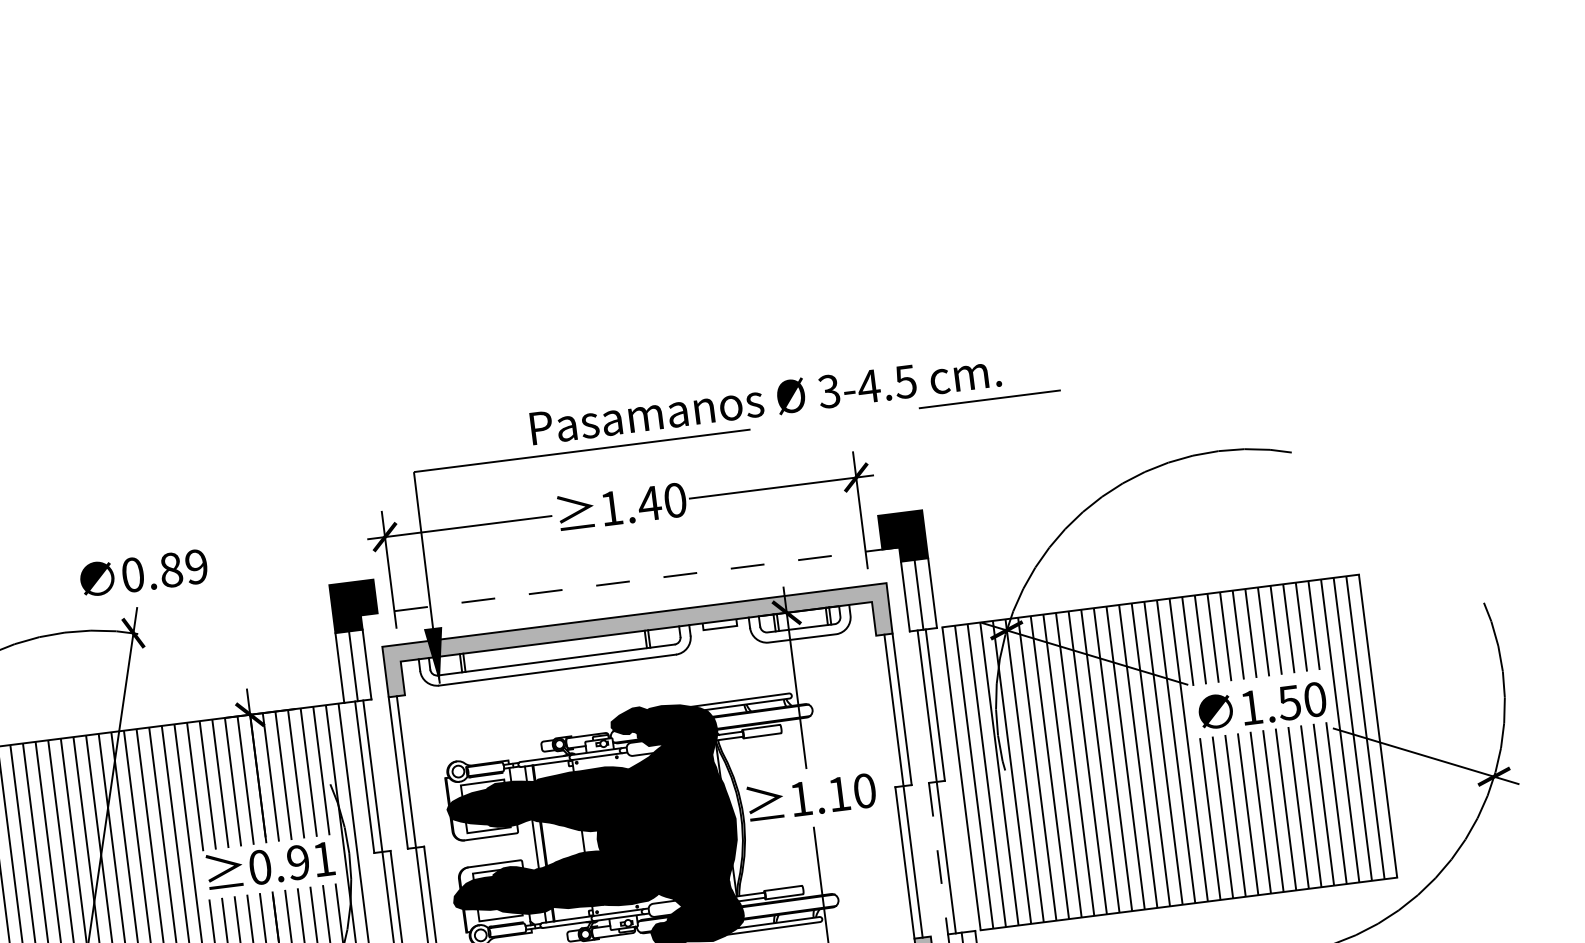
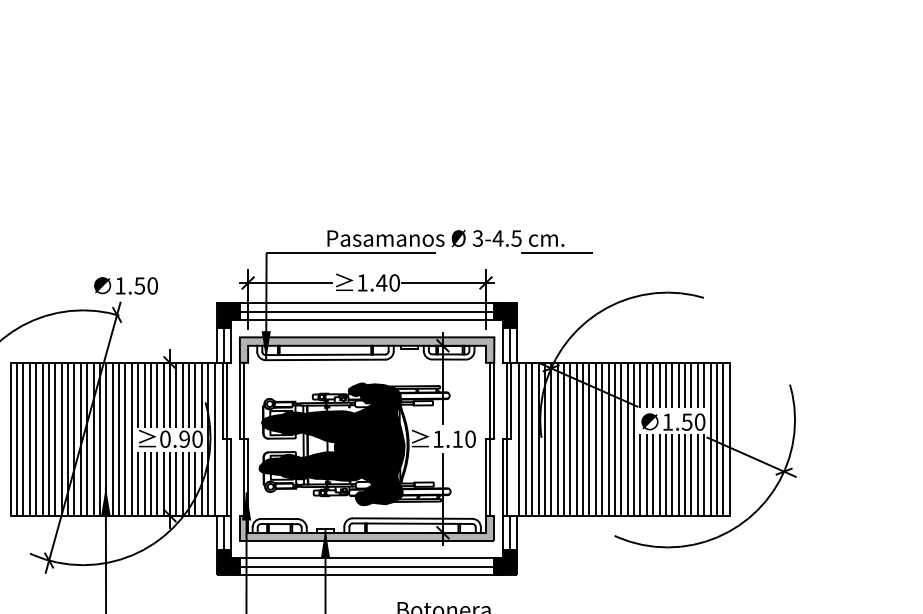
line: (632, 547) -> (370, 303), added
line: (634, 562) -> (370, 311), added
text: (164, 569) -> (136, 285), 0.89 -> 1.50
line: (638, 580) -> (371, 320), dashed -> solid
text: (323, 857) -> (197, 438), 0.91 -> 0.90
line: (937, 858) -> (502, 477), dashed -> solid

